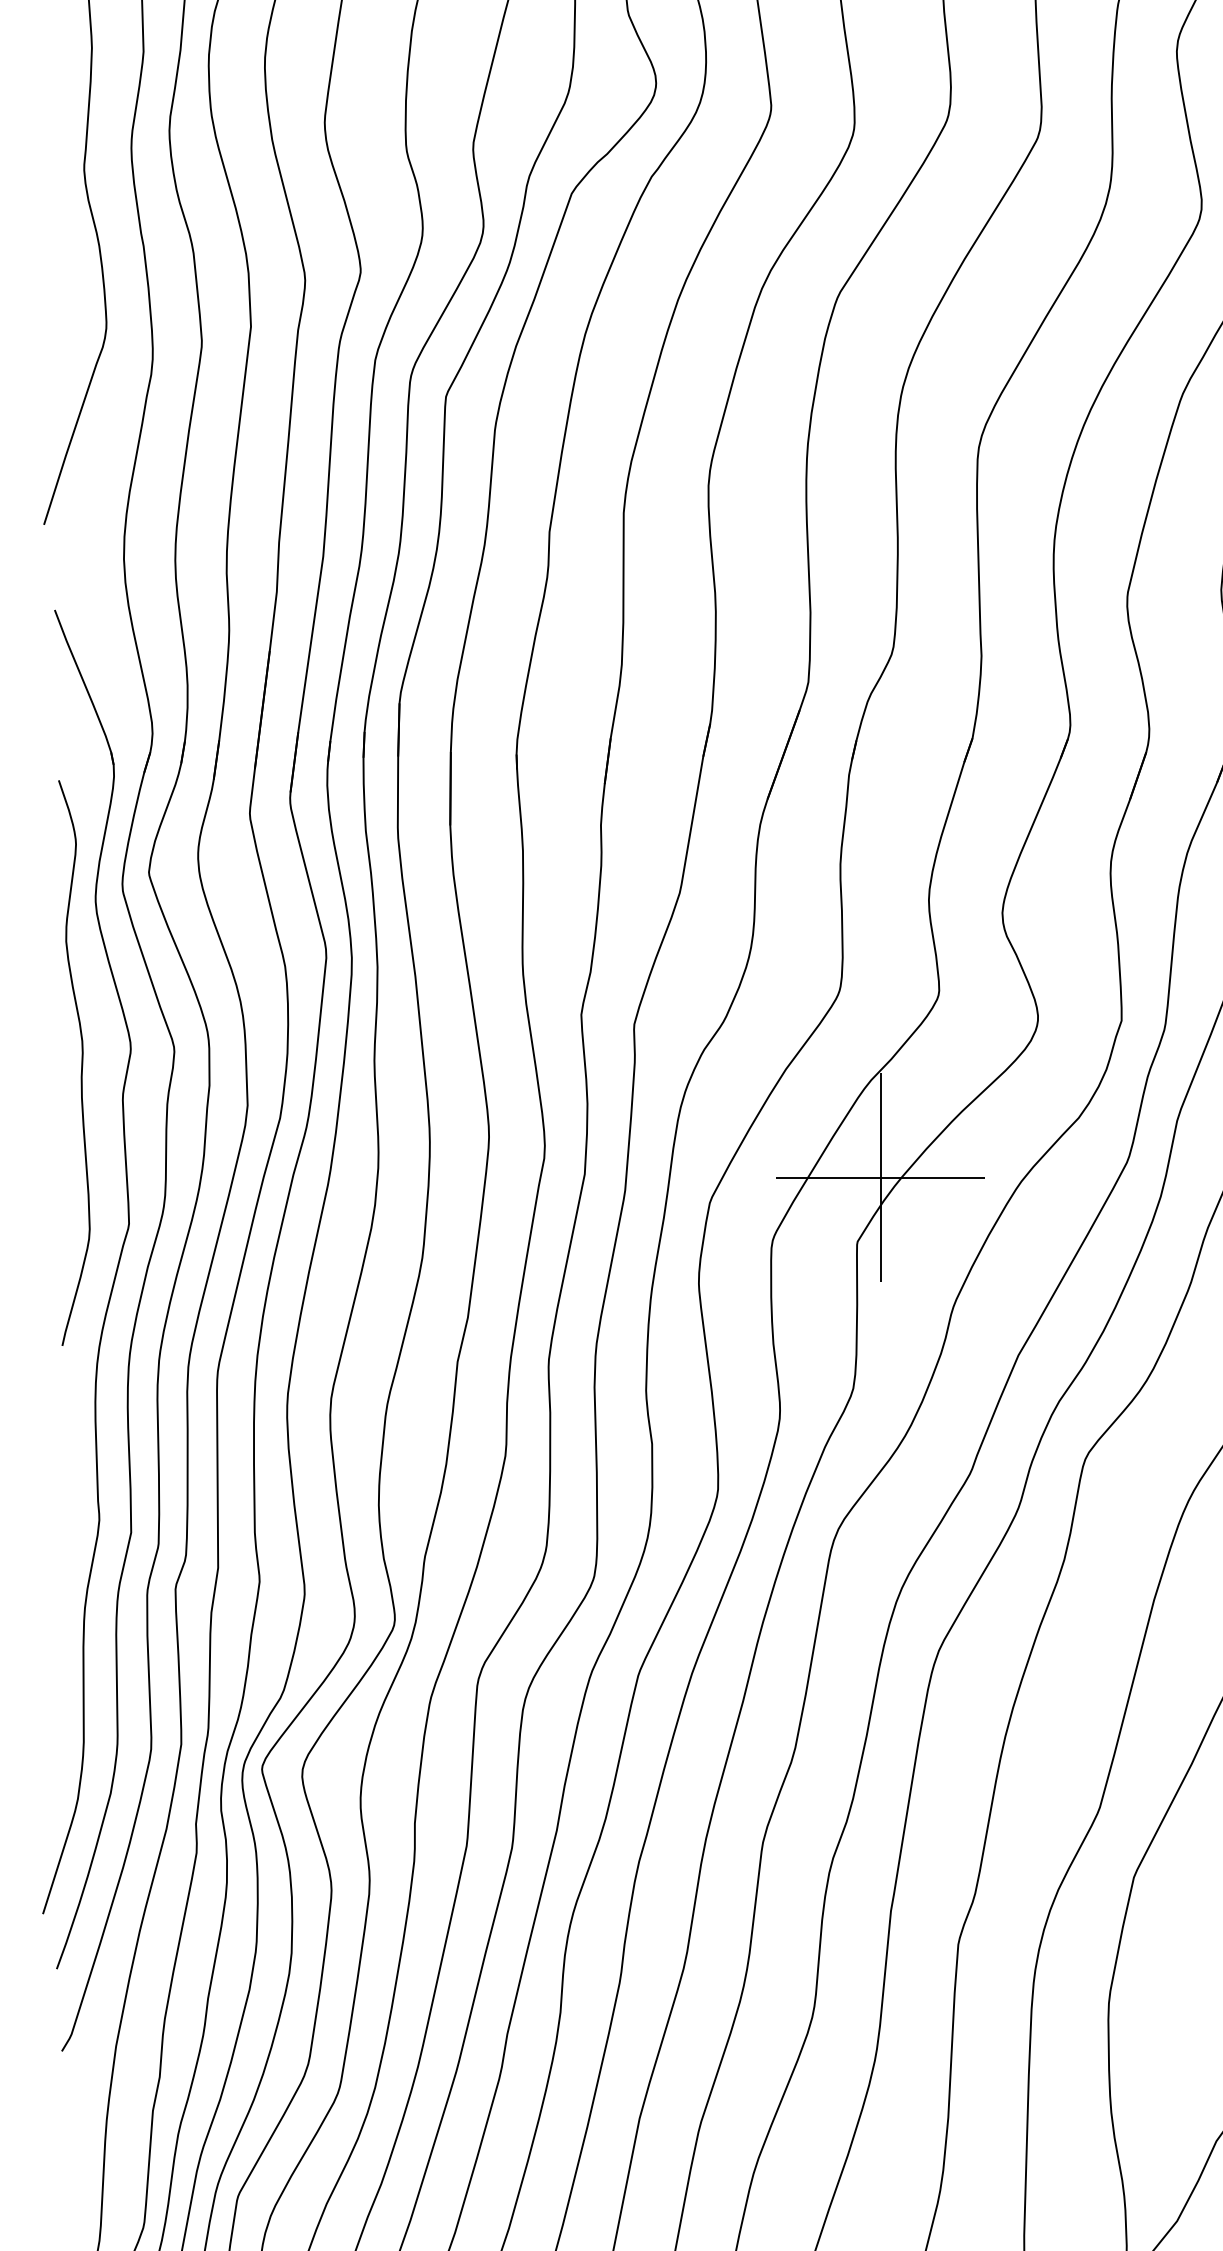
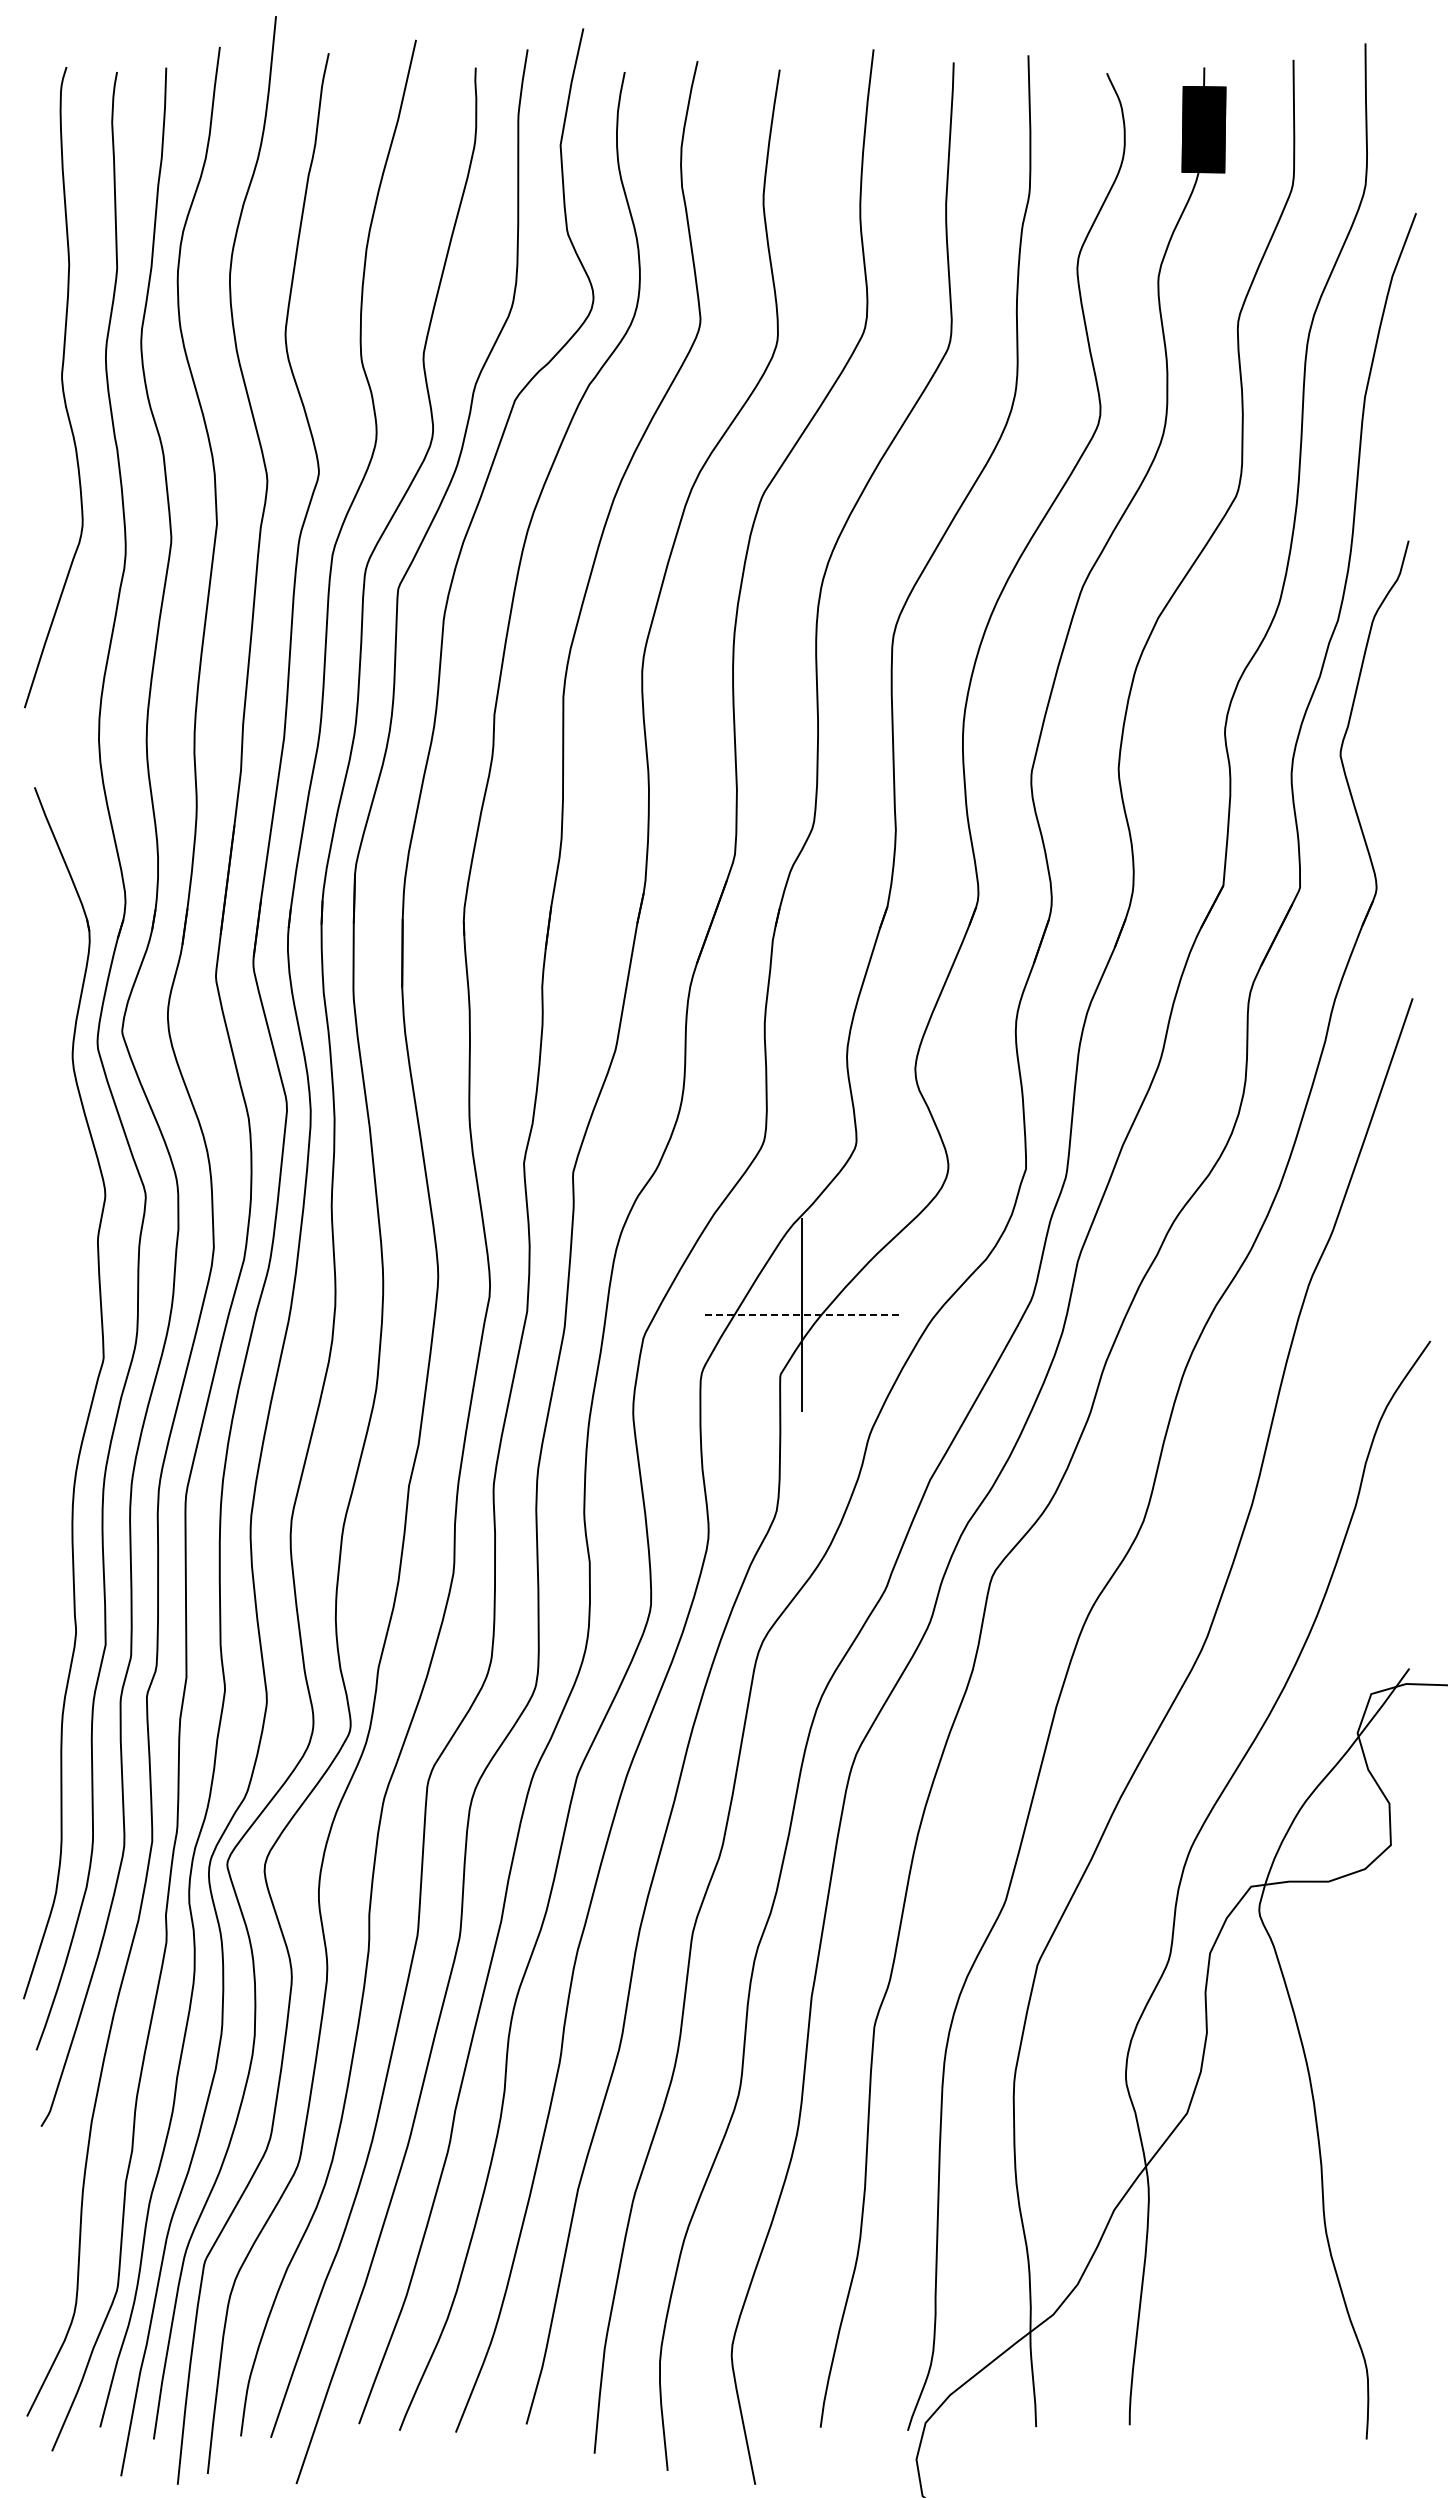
curve: (81, 1063) -> (59, 1208), removed
line: (881, 1177) -> (802, 1314), solid -> dashed

